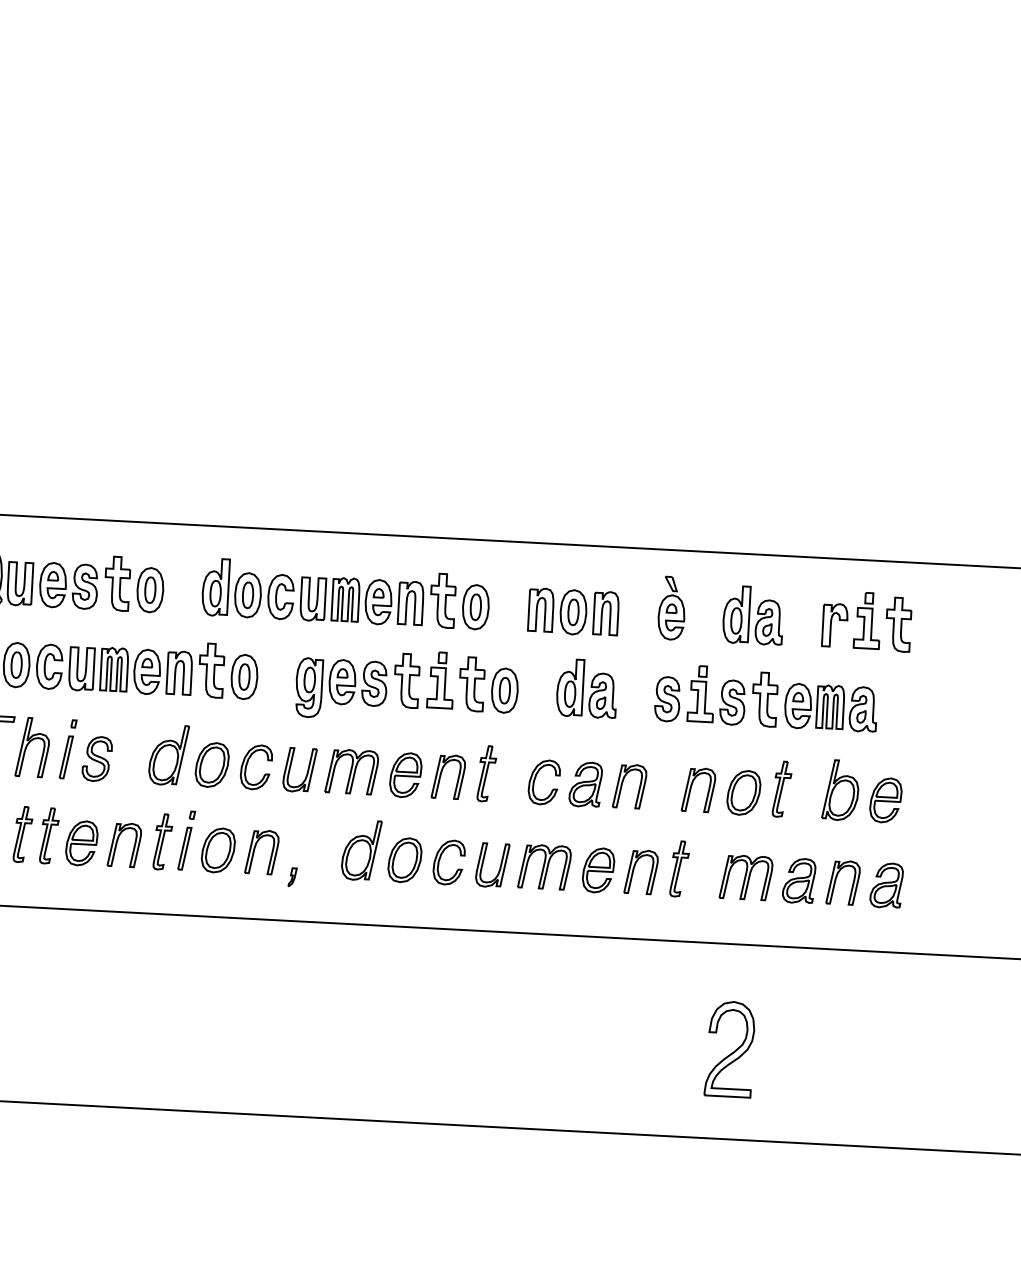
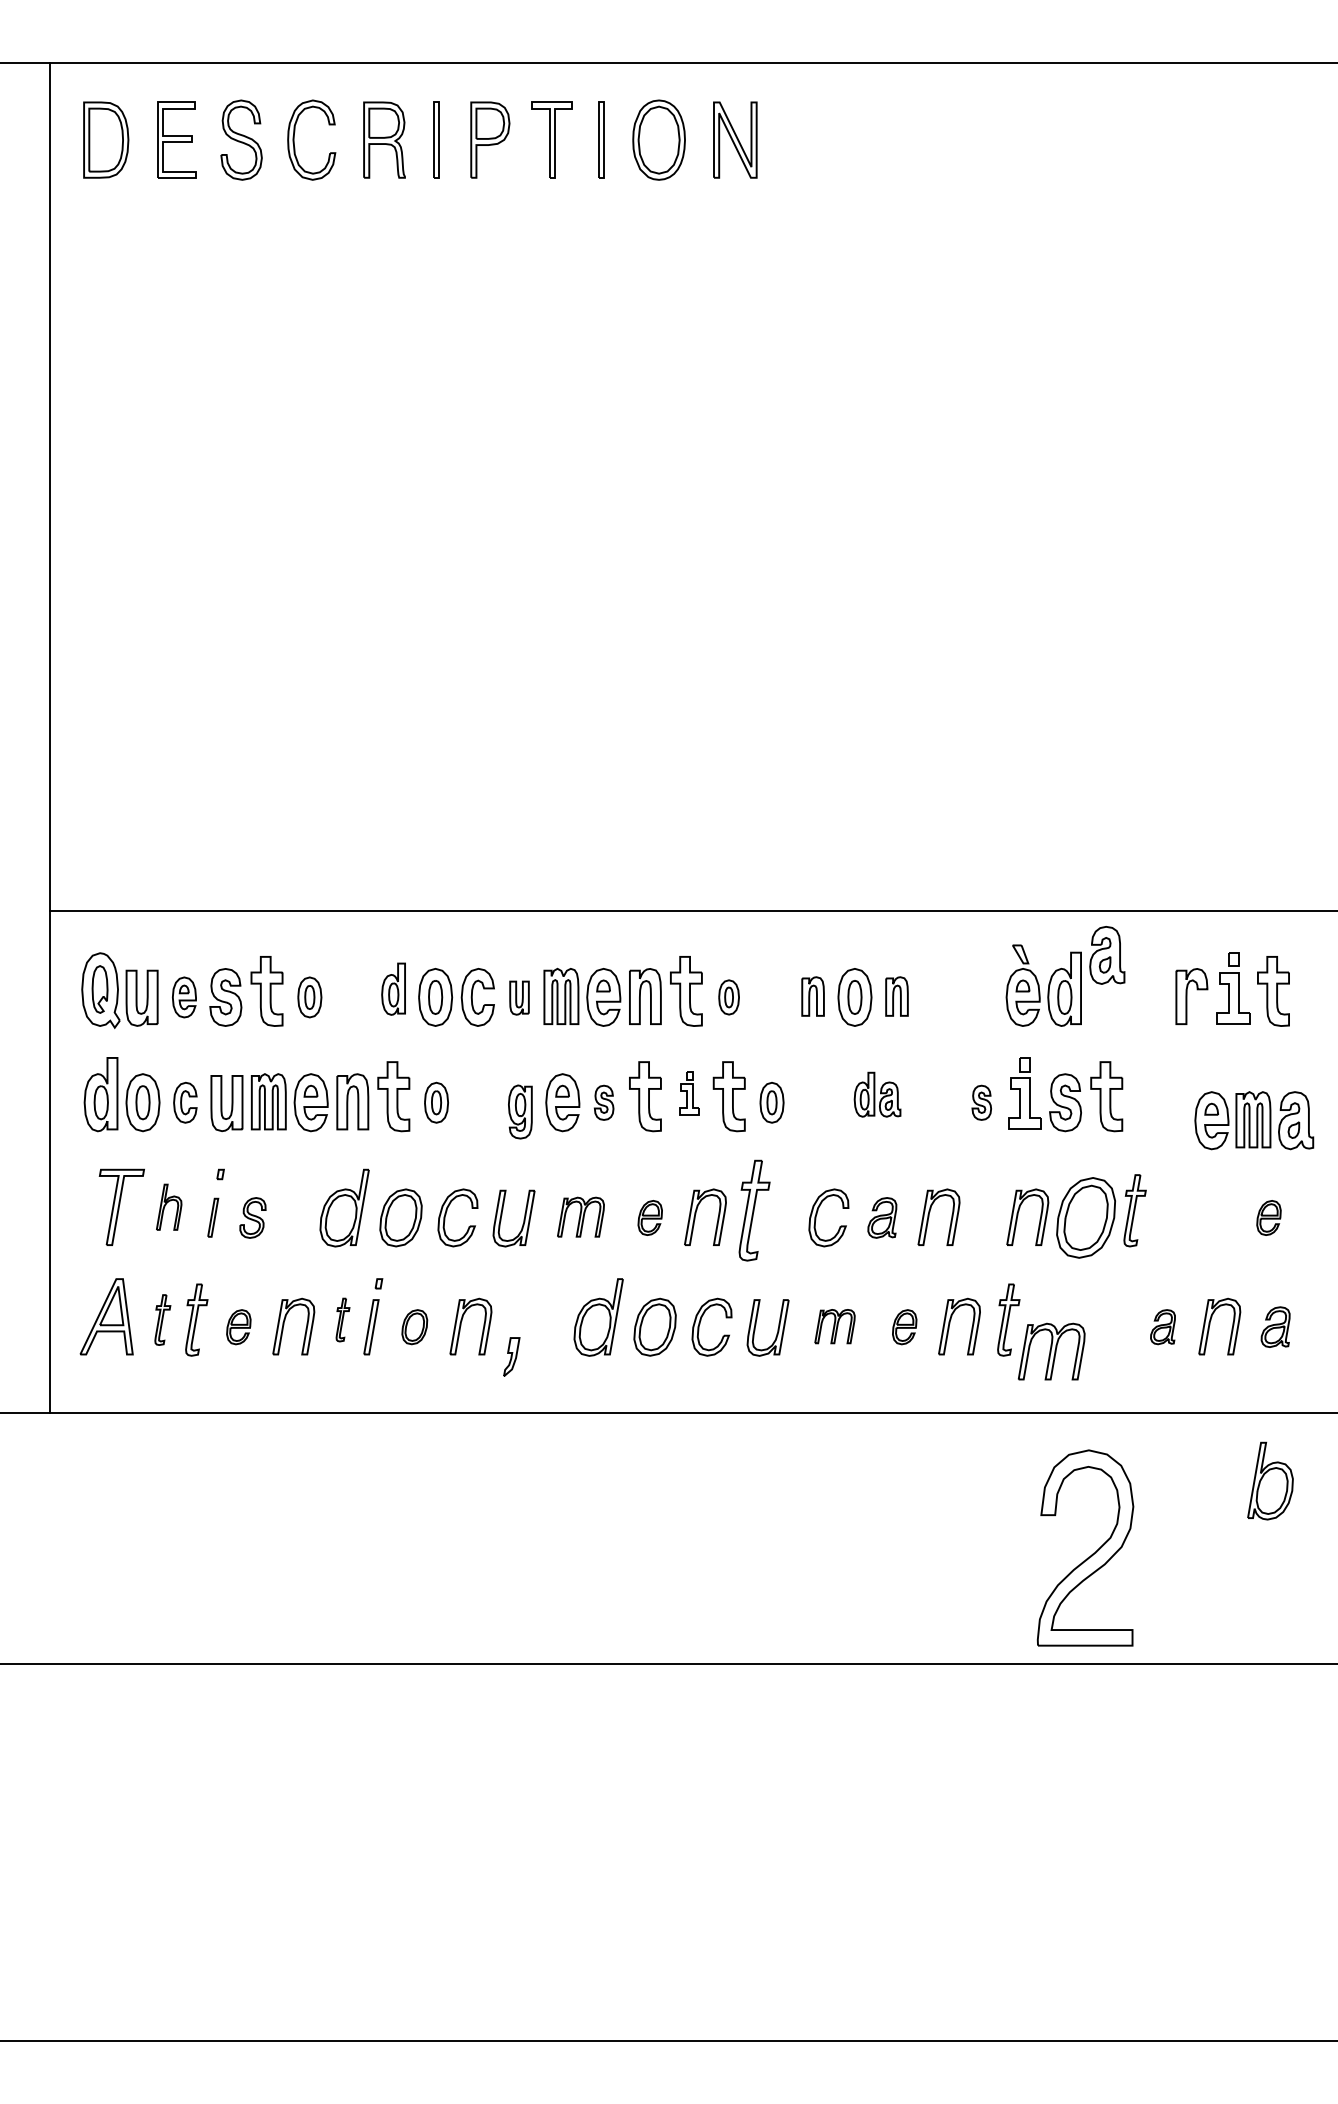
part: (53, 585) -> (184, 997), size x0.7
part: (215, 586) -> (393, 988), size x0.7
part: (150, 590) -> (309, 997), size x0.7
part: (313, 598) -> (519, 997), size x0.6
part: (475, 607) -> (728, 997), size x0.6
part: (671, 608) -> (1022, 985), moved
part: (540, 609) -> (812, 996), size x0.7
part: (605, 613) -> (896, 996), size x0.7
part: (769, 622) -> (1107, 955), moved
part: (49, 666) -> (185, 1102), size x0.7
part: (244, 676) -> (436, 1102), size x0.7
part: (441, 680) -> (689, 1093), size x0.6
part: (374, 683) -> (603, 1102), size x0.6
part: (309, 687) -> (520, 1111), size x0.7
part: (587, 688) -> (877, 1094), size x0.6
part: (504, 690) -> (771, 1102), size x0.7
part: (667, 699) -> (981, 1102), size x0.6
part: (831, 707) -> (1254, 1120), moved
part: (32, 746) -> (168, 1206), size x0.6
part: (66, 757) -> (213, 1217), size x0.7
part: (96, 758) -> (252, 1217), size x0.7
part: (351, 771) -> (580, 1216), size x0.7
part: (486, 773) -> (754, 1210), size x1.4
part: (405, 774) -> (649, 1217), size x0.6
part: (585, 784) -> (882, 1217), size x0.7
part: (840, 789) -> (1270, 1480), moved
part: (743, 792) -> (1085, 1217), size x1.4
part: (885, 799) -> (1268, 1217), size x0.6
part: (22, 834) -> (162, 1319), size x0.7
part: (162, 841) -> (342, 1319), size x0.6
part: (81, 842) -> (238, 1326), size x0.6
part: (218, 849) -> (414, 1326), size x0.6
part: (544, 866) -> (834, 1326), size x0.6
part: (598, 869) -> (904, 1326), size x0.6
part: (292, 877) -> (511, 1356), size x1.6
part: (746, 877) -> (1051, 1351), moved
part: (798, 880) -> (1162, 1326), size x0.6
part: (886, 884) -> (1275, 1326), size x0.7
part: (730, 1049) -> (1085, 1548), size x1.6

